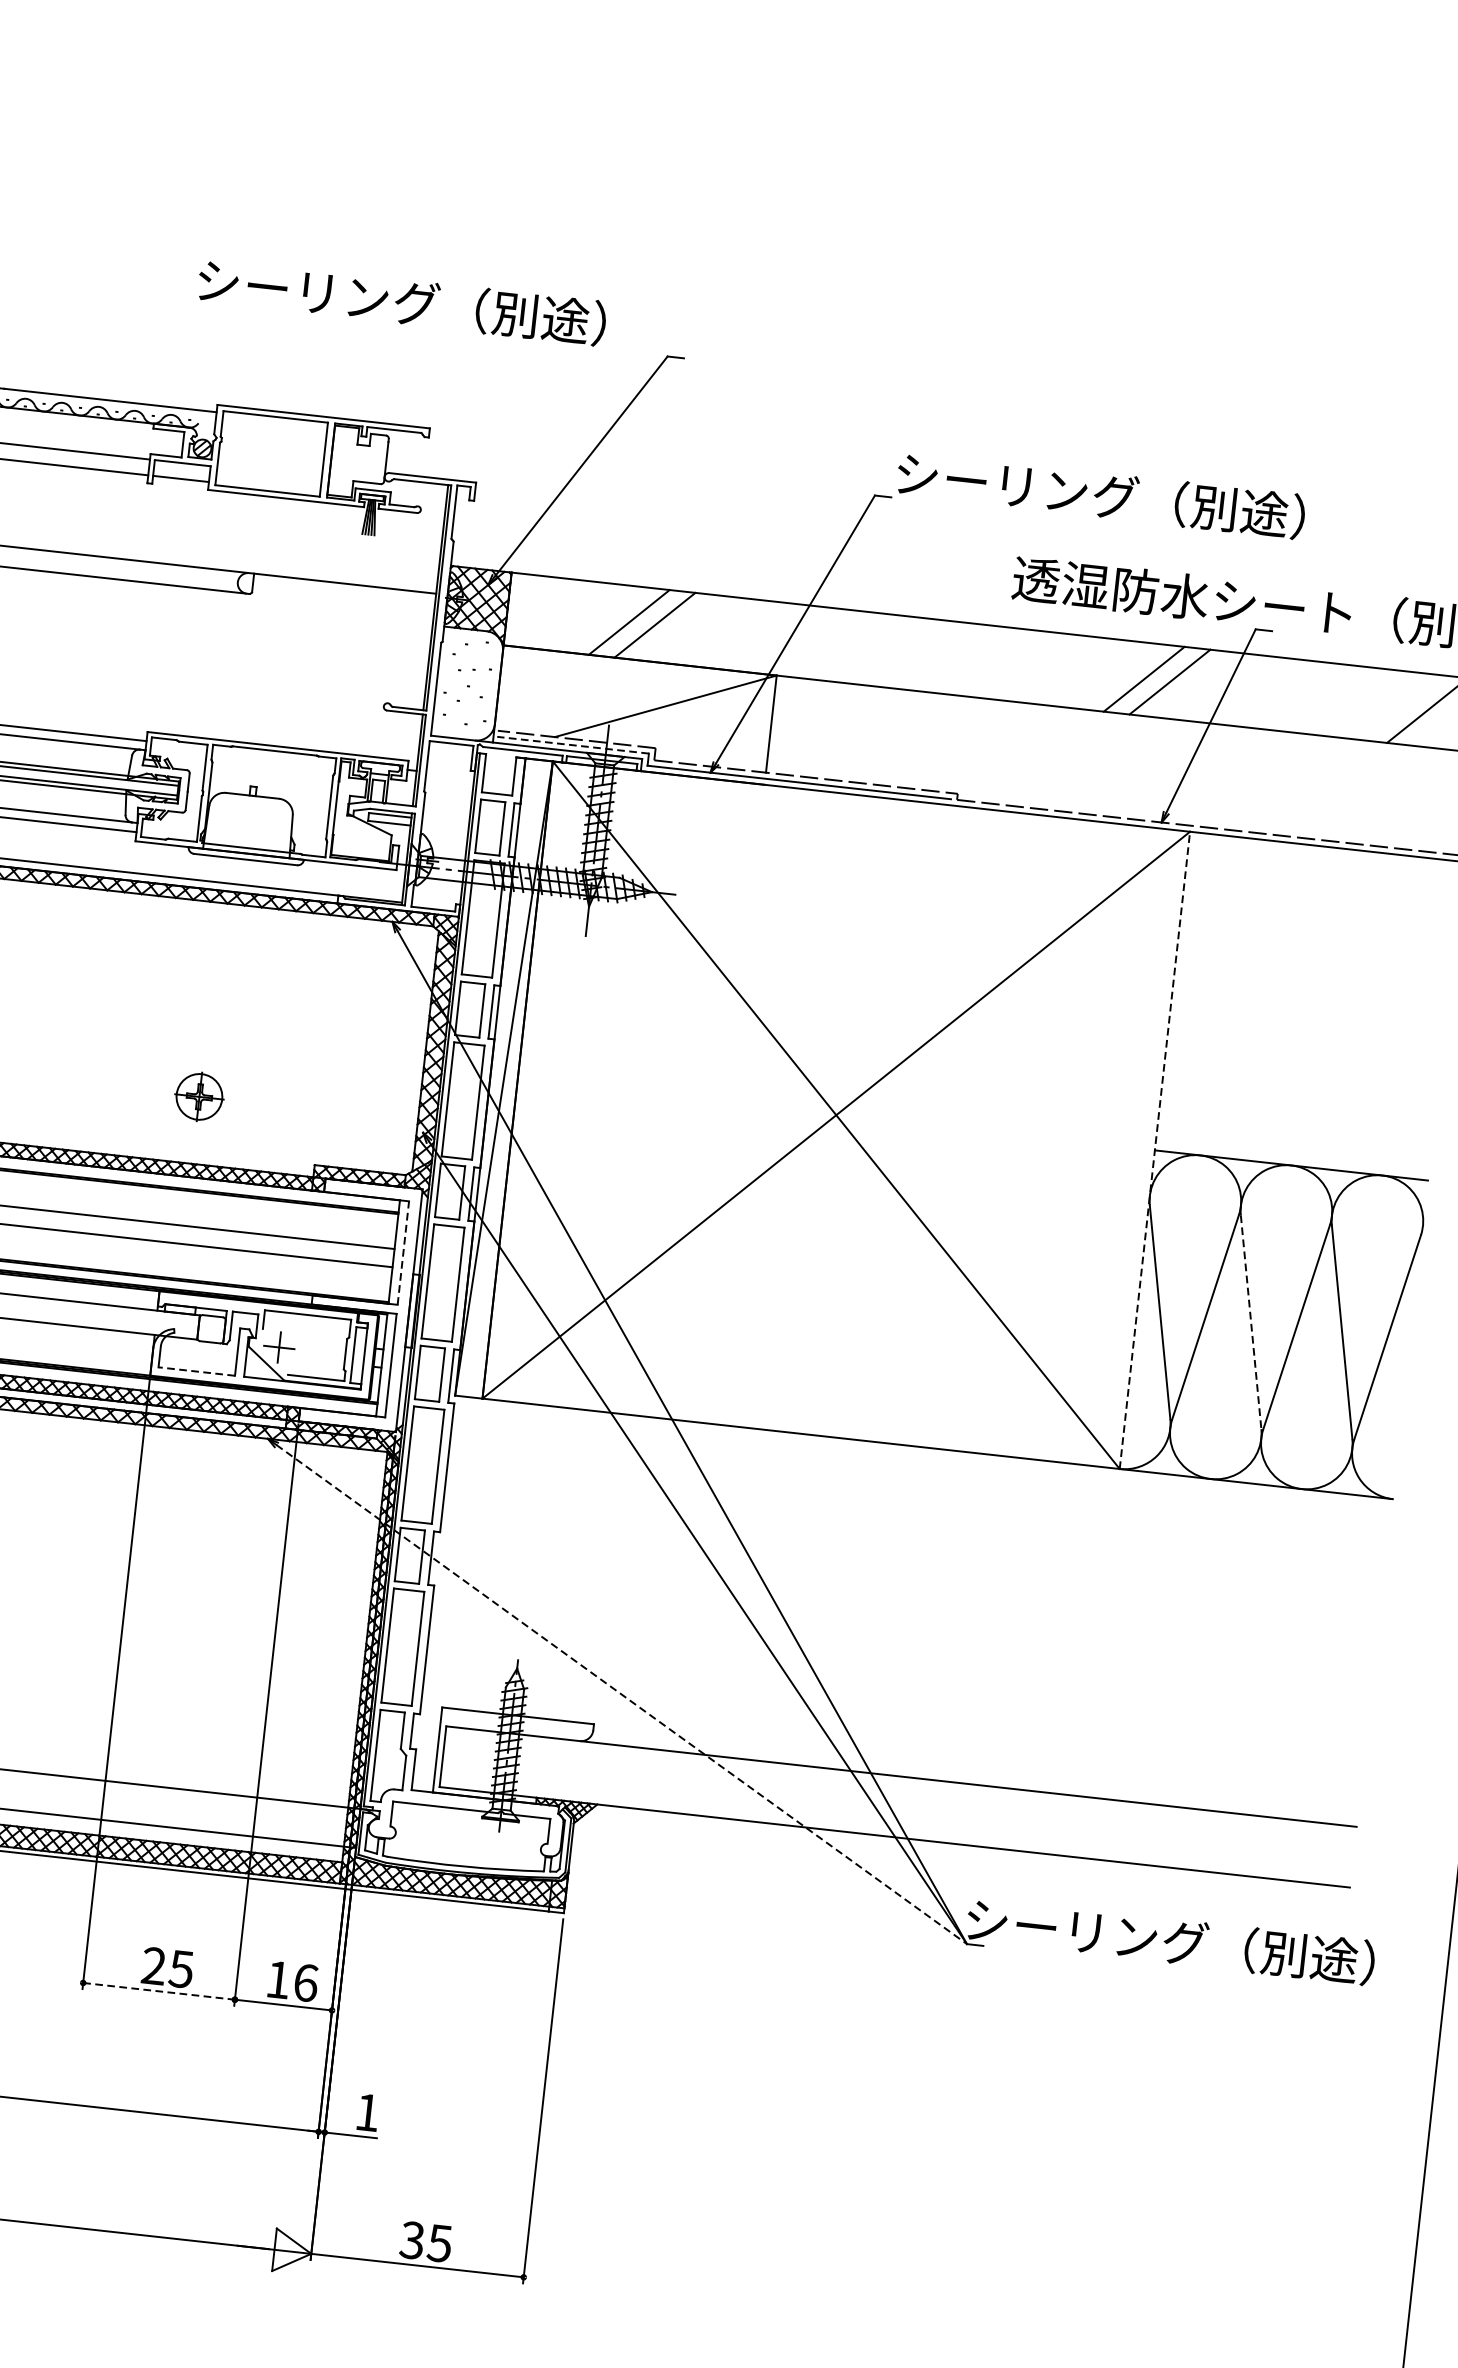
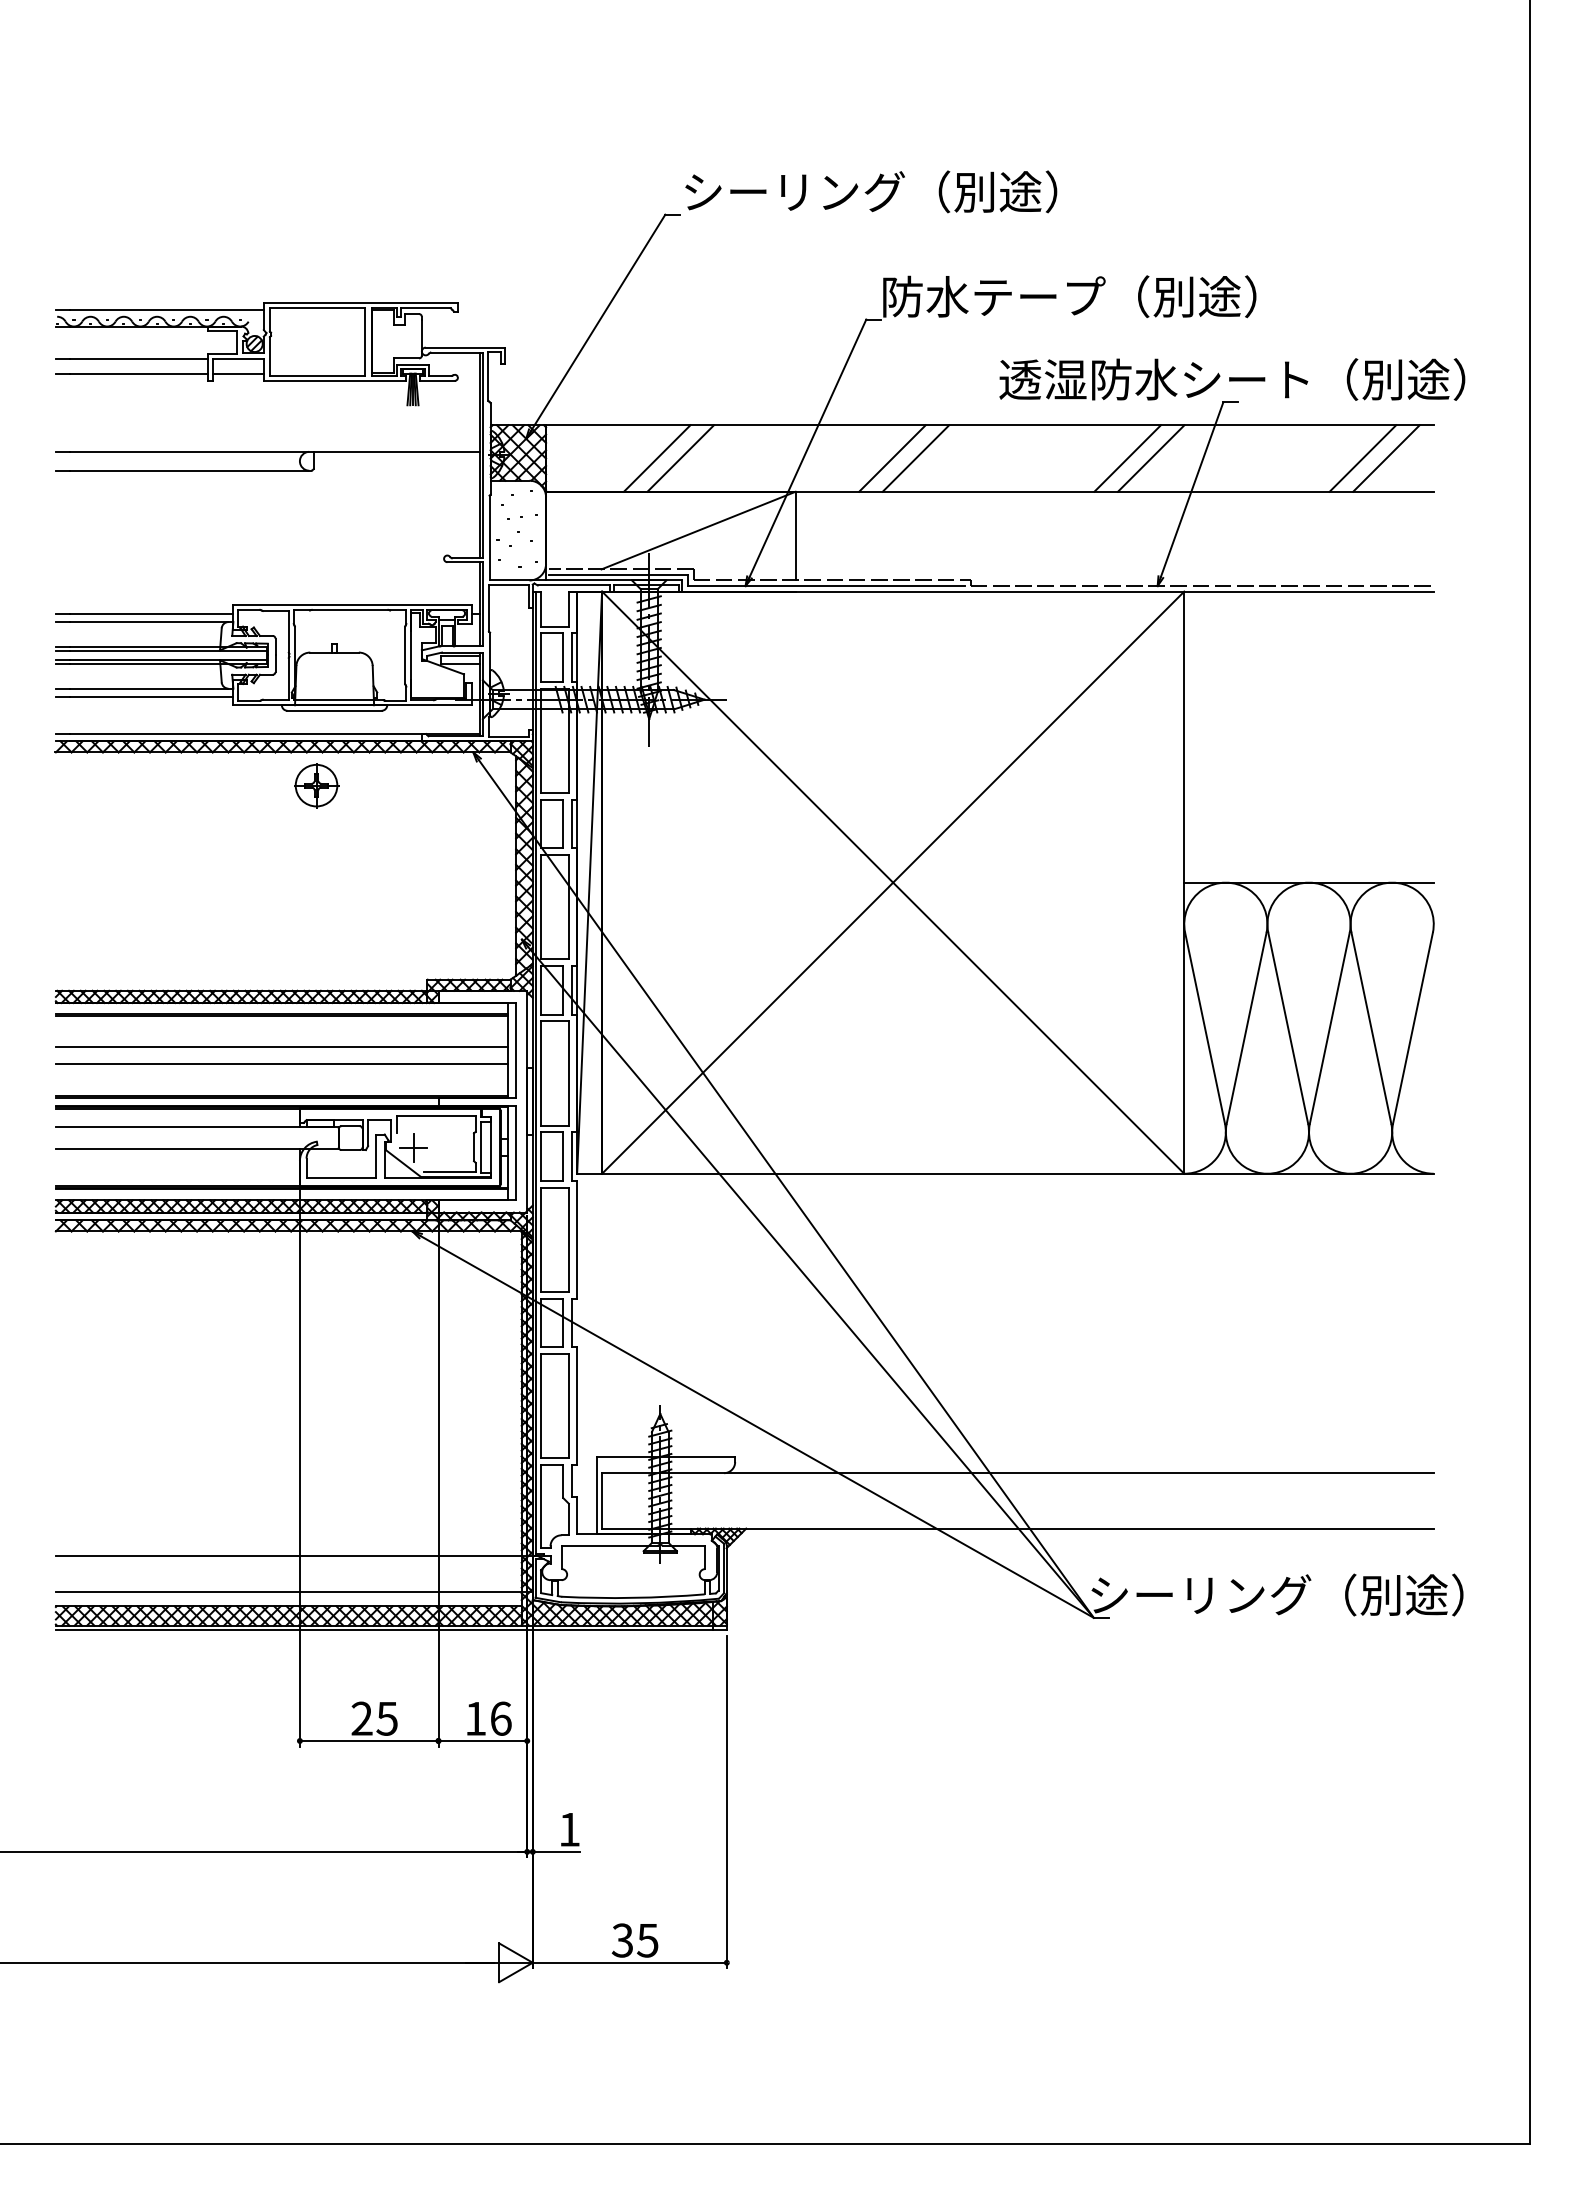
text: (402, 301) -> (871, 191), moved
text: (1018, 485) -> (994, 296), シーリング（別途） -> 防水テープ（別途）
line: (886, 650) -> (892, 458), added
line: (911, 653) -> (915, 458), added
line: (1401, 707) -> (1362, 458), added
line: (572, 744) -> (618, 574), dashed -> solid
part: (199, 1096) -> (316, 785), moved
line: (1155, 1150) -> (1184, 882), dashed -> solid
line: (403, 1252) -> (516, 1049), dashed -> solid
line: (1251, 1322) -> (1288, 1028), dashed -> solid
line: (196, 1371) -> (341, 1177), dashed -> solid
line: (622, 1694) -> (757, 1426), dashed -> solid
line: (159, 1990) -> (369, 1740), dashed -> solid

